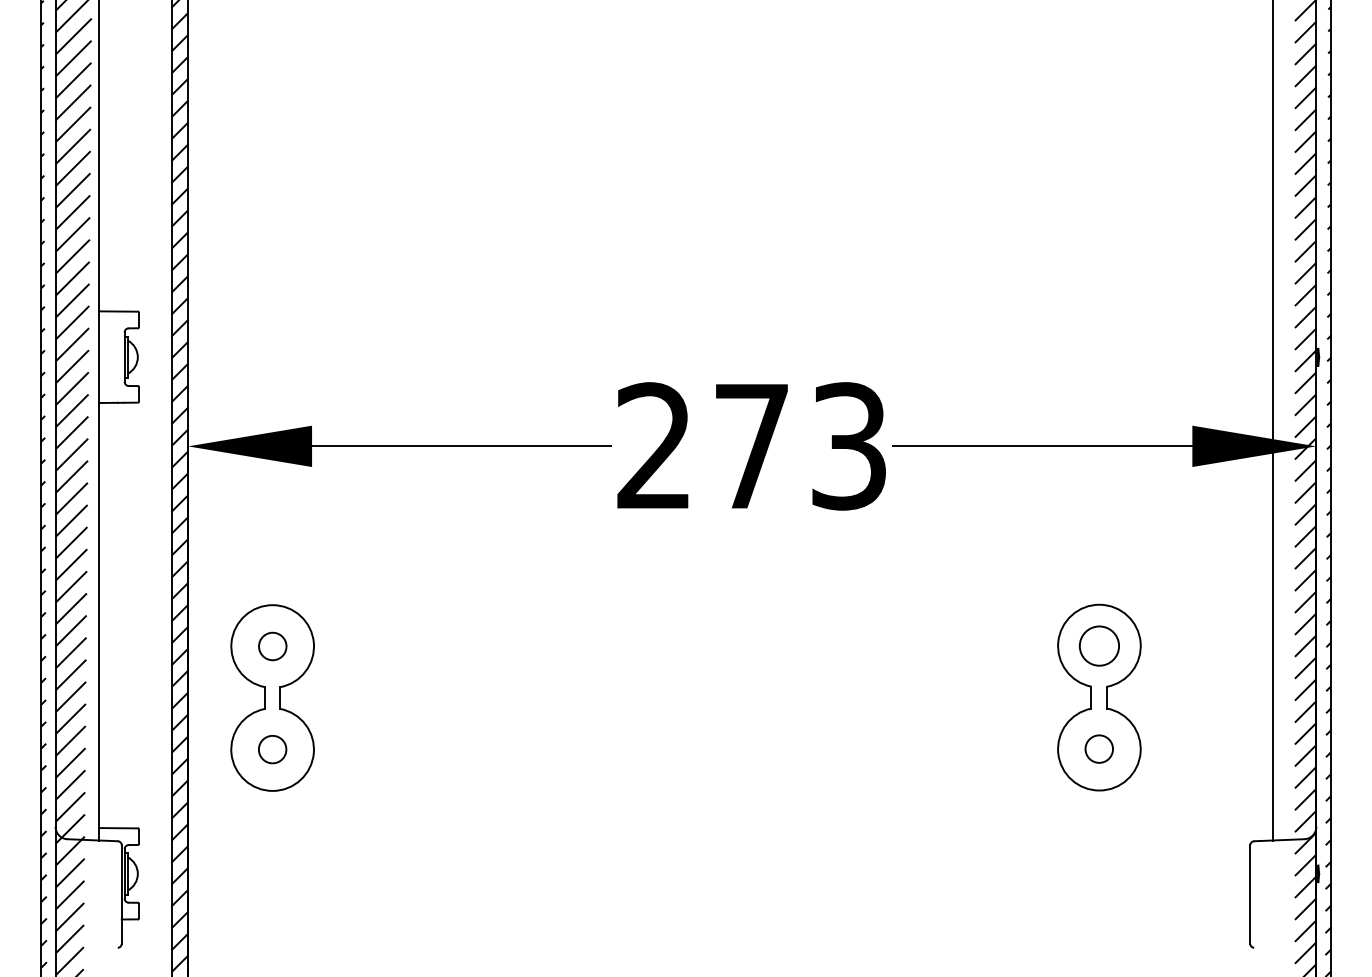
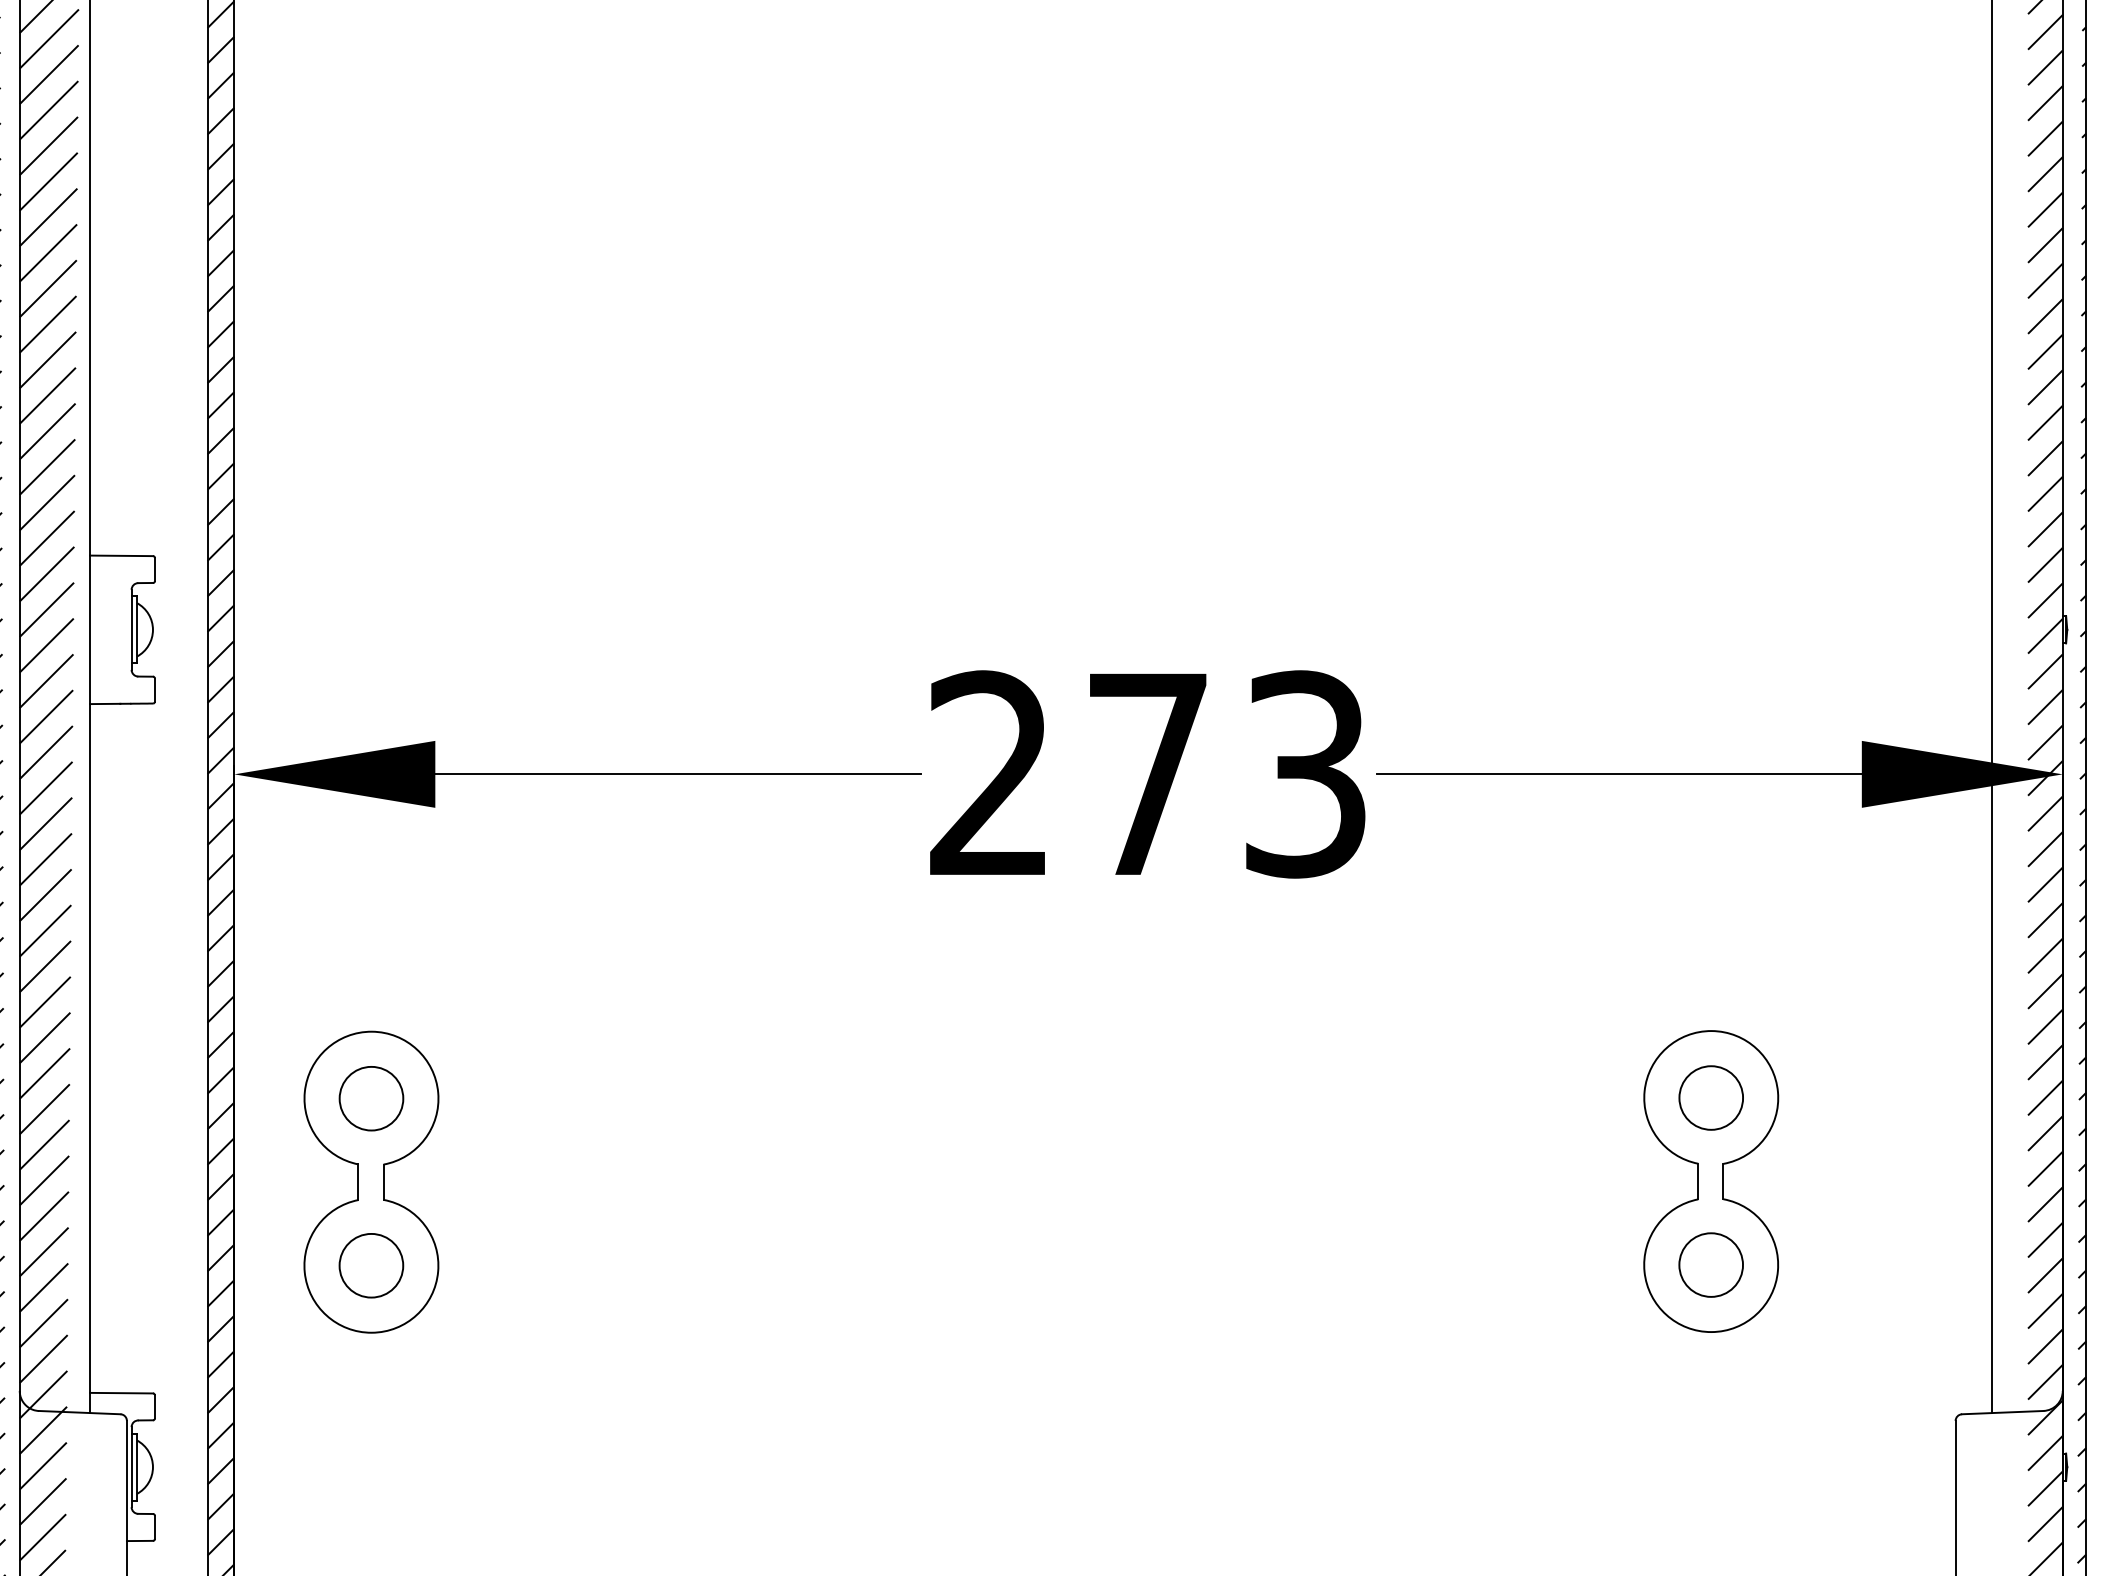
circle: (272, 646) -> (371, 1098), size x1.43
circle: (1098, 748) -> (1709, 1263), size x1.43
circle: (272, 749) -> (371, 1265), size x1.43

